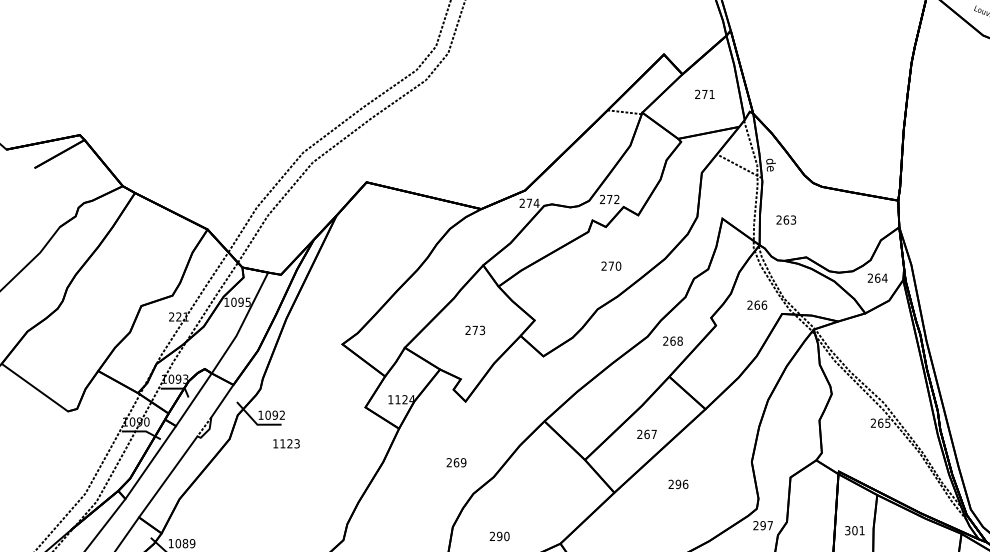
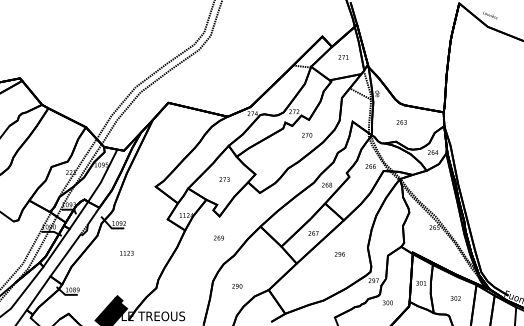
text: (785, 220) -> (401, 122), moved
text: (612, 266) -> (307, 135), moved
text: (285, 444) -> (126, 253), moved
text: (455, 461) -> (218, 237), moved
text: (677, 484) -> (339, 254), moved

